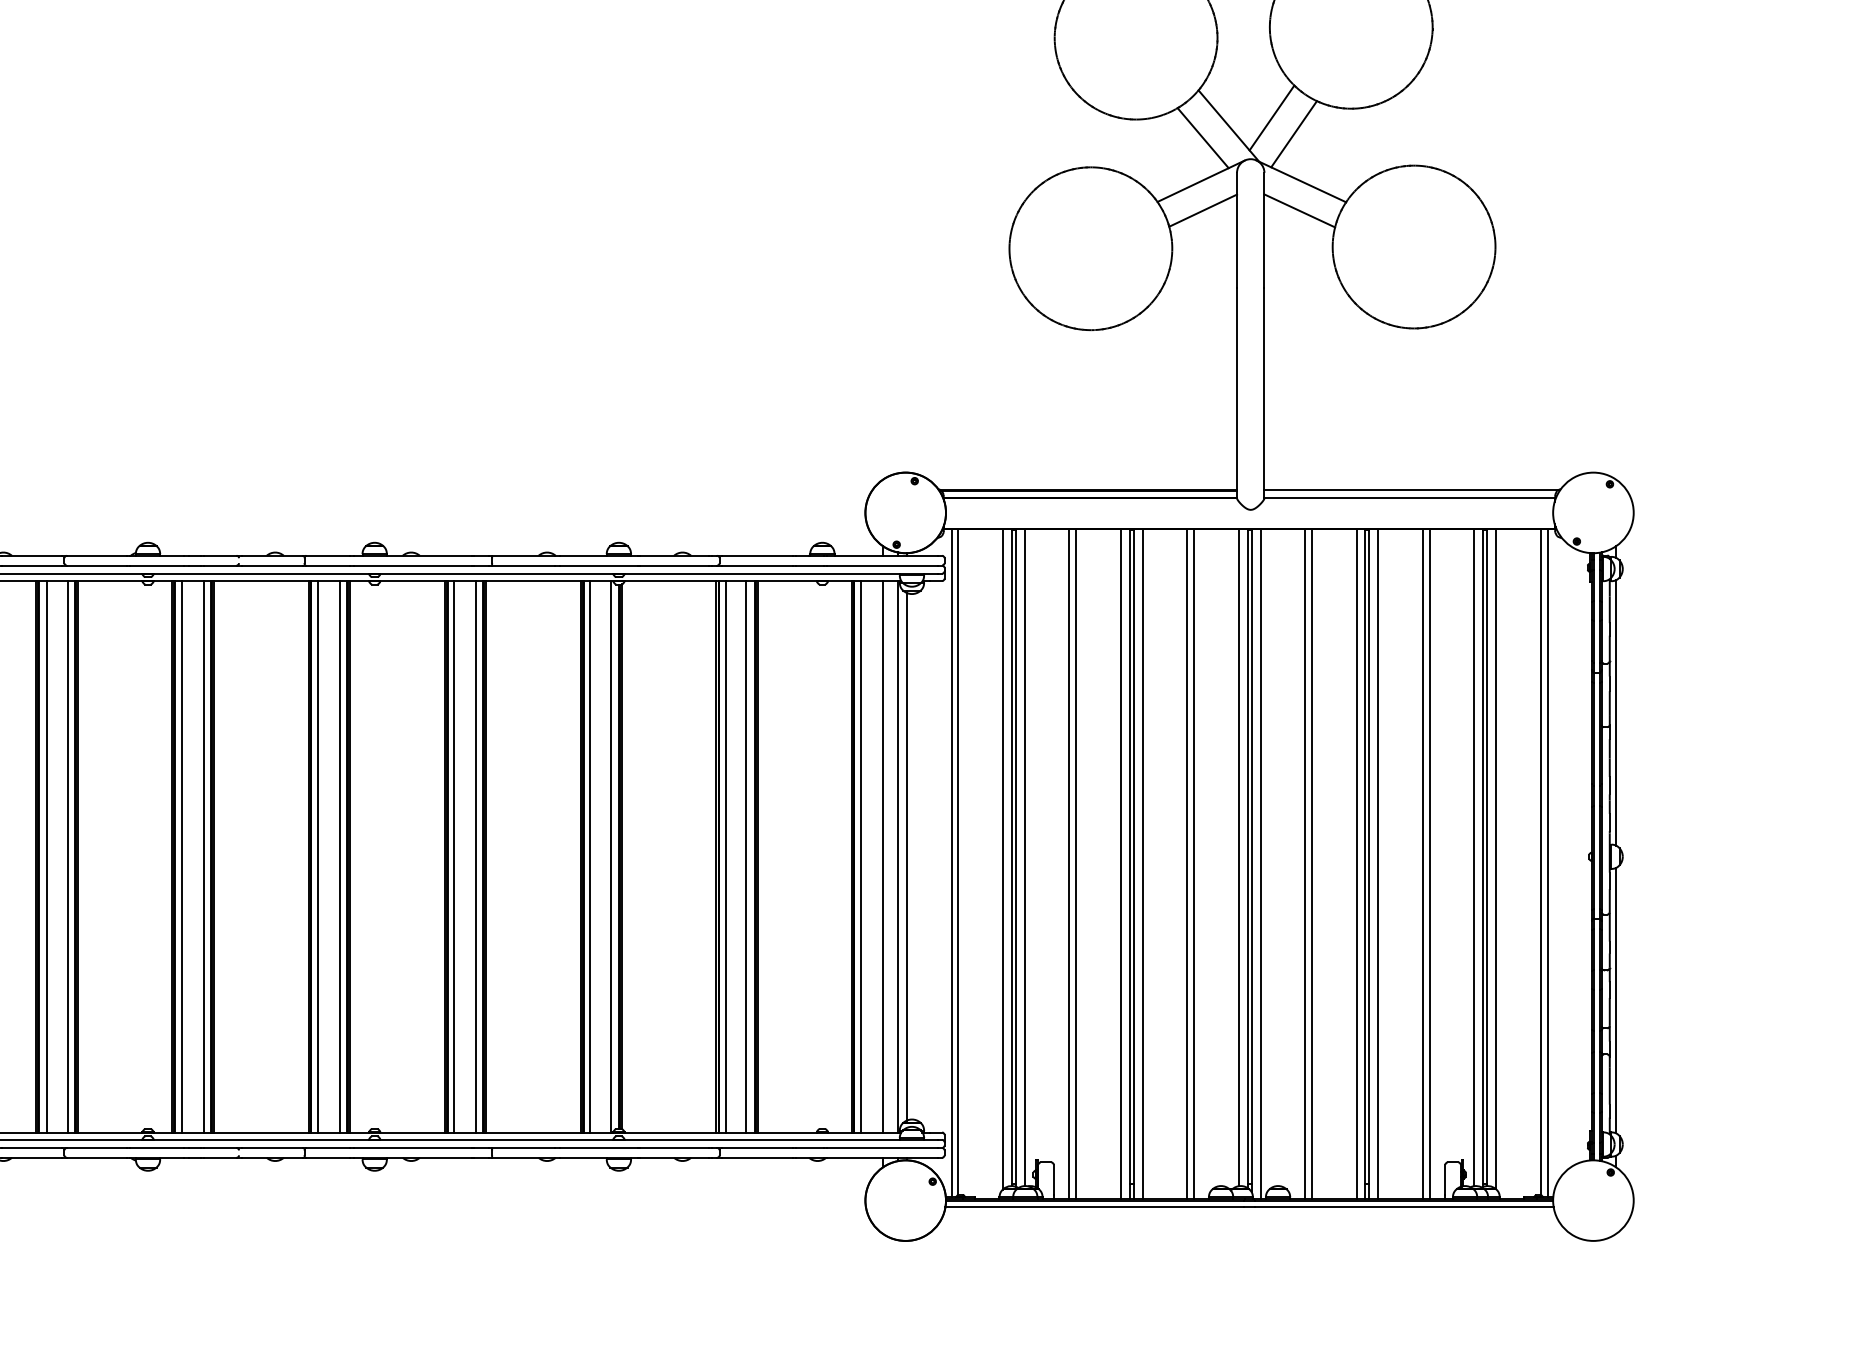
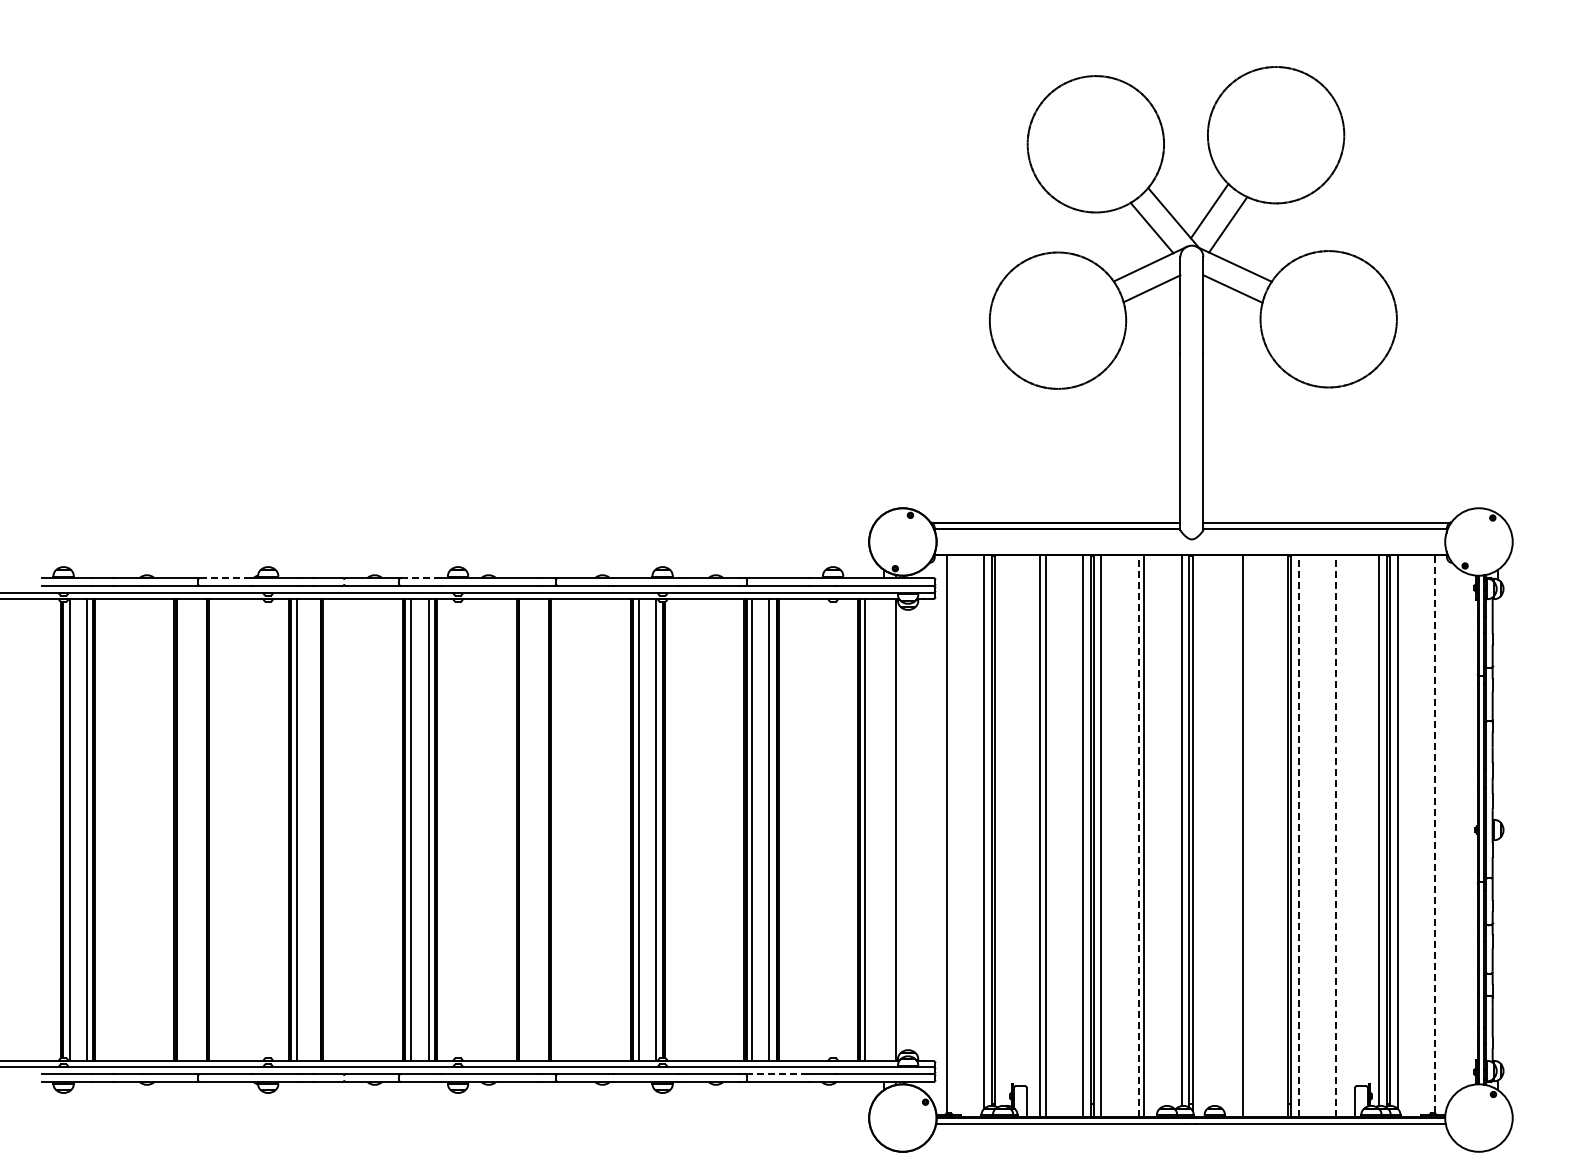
line: (98, 555) -> (226, 577), solid -> dashed
line: (328, 555) -> (419, 577), solid -> dashed
line: (1615, 712) -> (1497, 709), removed
line: (906, 856) -> (903, 829), removed
line: (46, 857) -> (183, 830), removed
line: (68, 857) -> (201, 830), removed
line: (204, 857) -> (315, 830), removed
line: (453, 857) -> (524, 830), removed
line: (475, 857) -> (542, 830), removed
line: (883, 857) -> (884, 830), removed
line: (1024, 857) -> (1002, 830), removed
line: (1541, 860) -> (1435, 833), solid -> dashed
line: (951, 863) -> (941, 835), removed
line: (1186, 863) -> (1138, 835), solid -> dashed
line: (1261, 863) -> (1200, 835), removed
line: (1305, 863) -> (1237, 835), removed
line: (1356, 863) -> (1280, 835), removed
line: (1377, 863) -> (1298, 835), solid -> dashed
line: (1423, 863) -> (1336, 835), solid -> dashed
line: (1429, 863) -> (1341, 835), removed
line: (1547, 863) -> (1440, 835), removed
line: (1615, 1000) -> (1497, 950), removed
line: (757, 1147) -> (778, 1073), solid -> dashed

